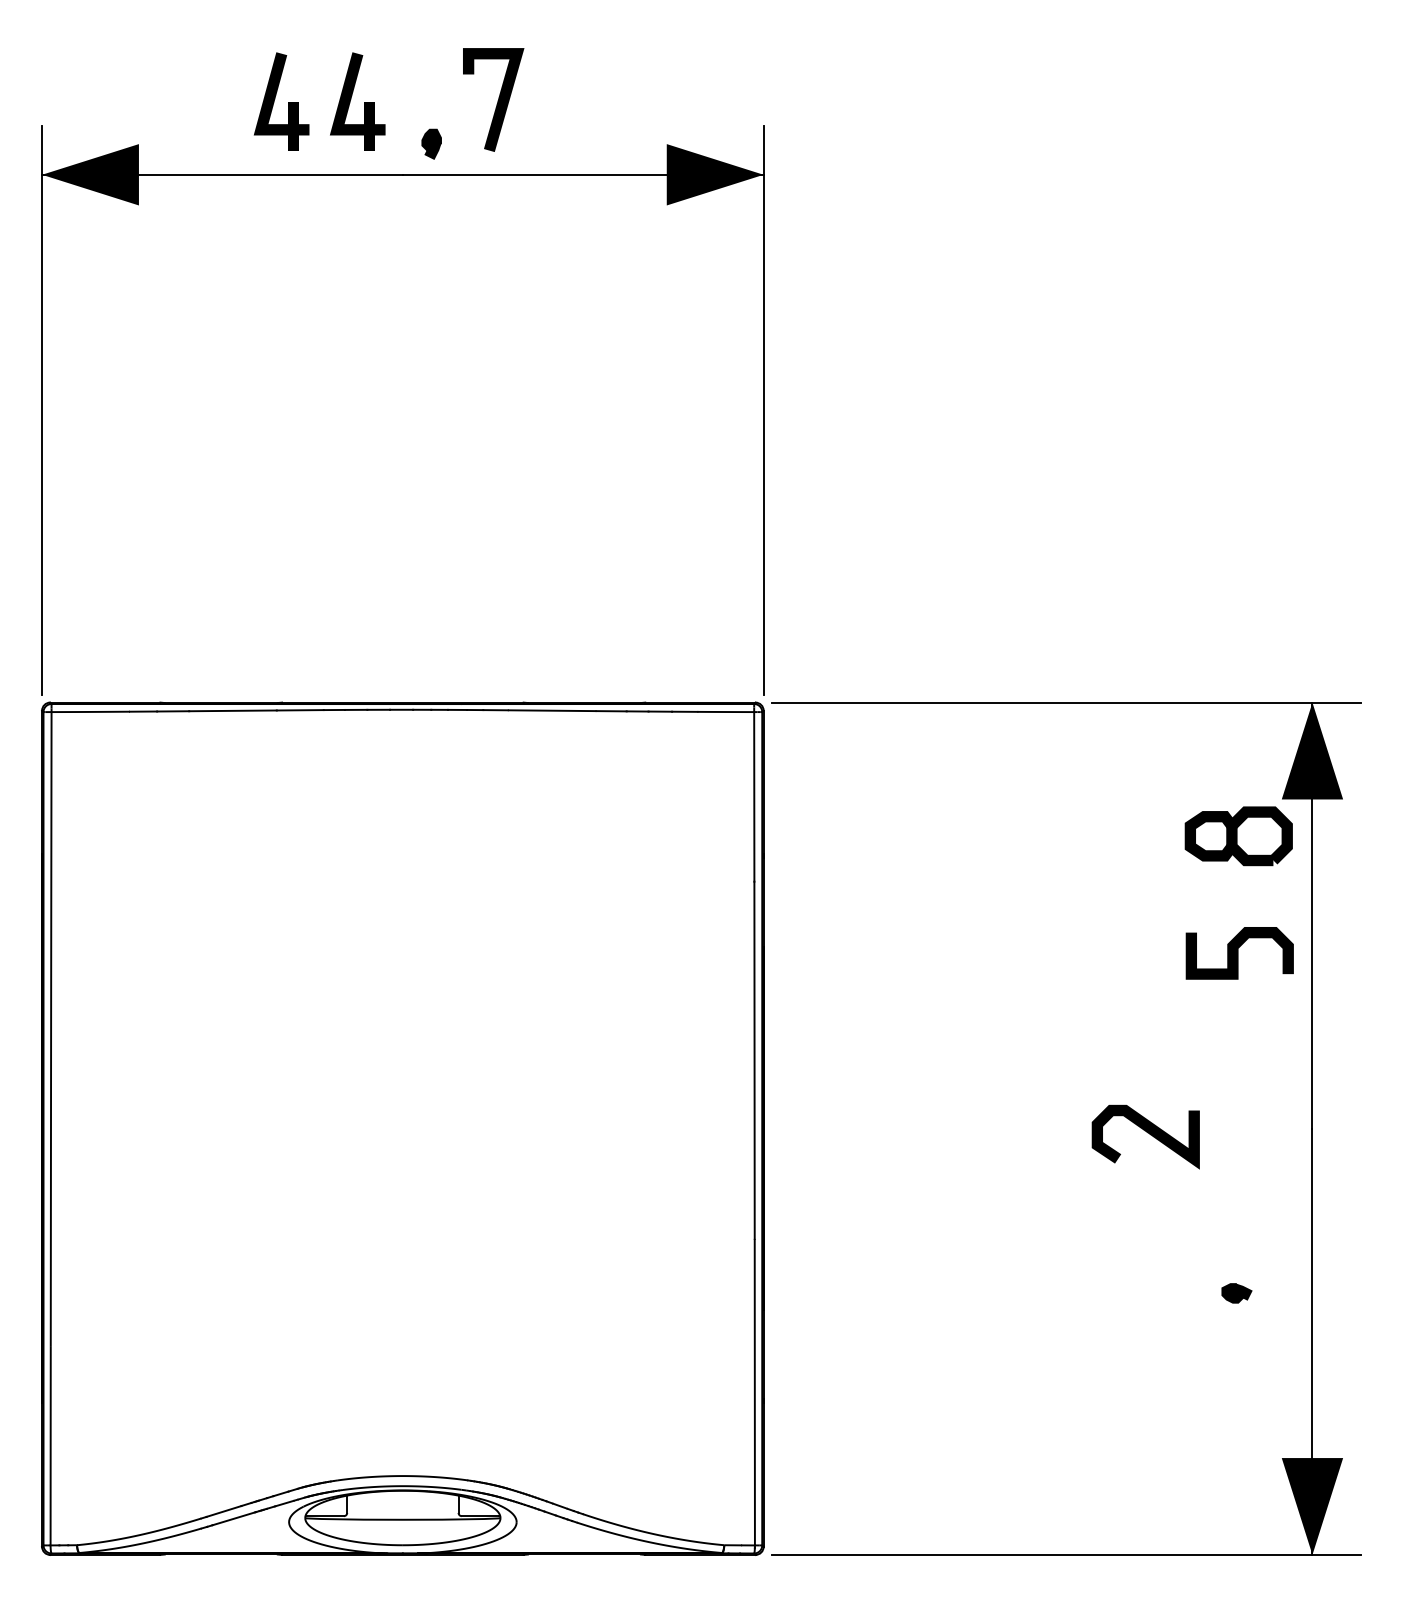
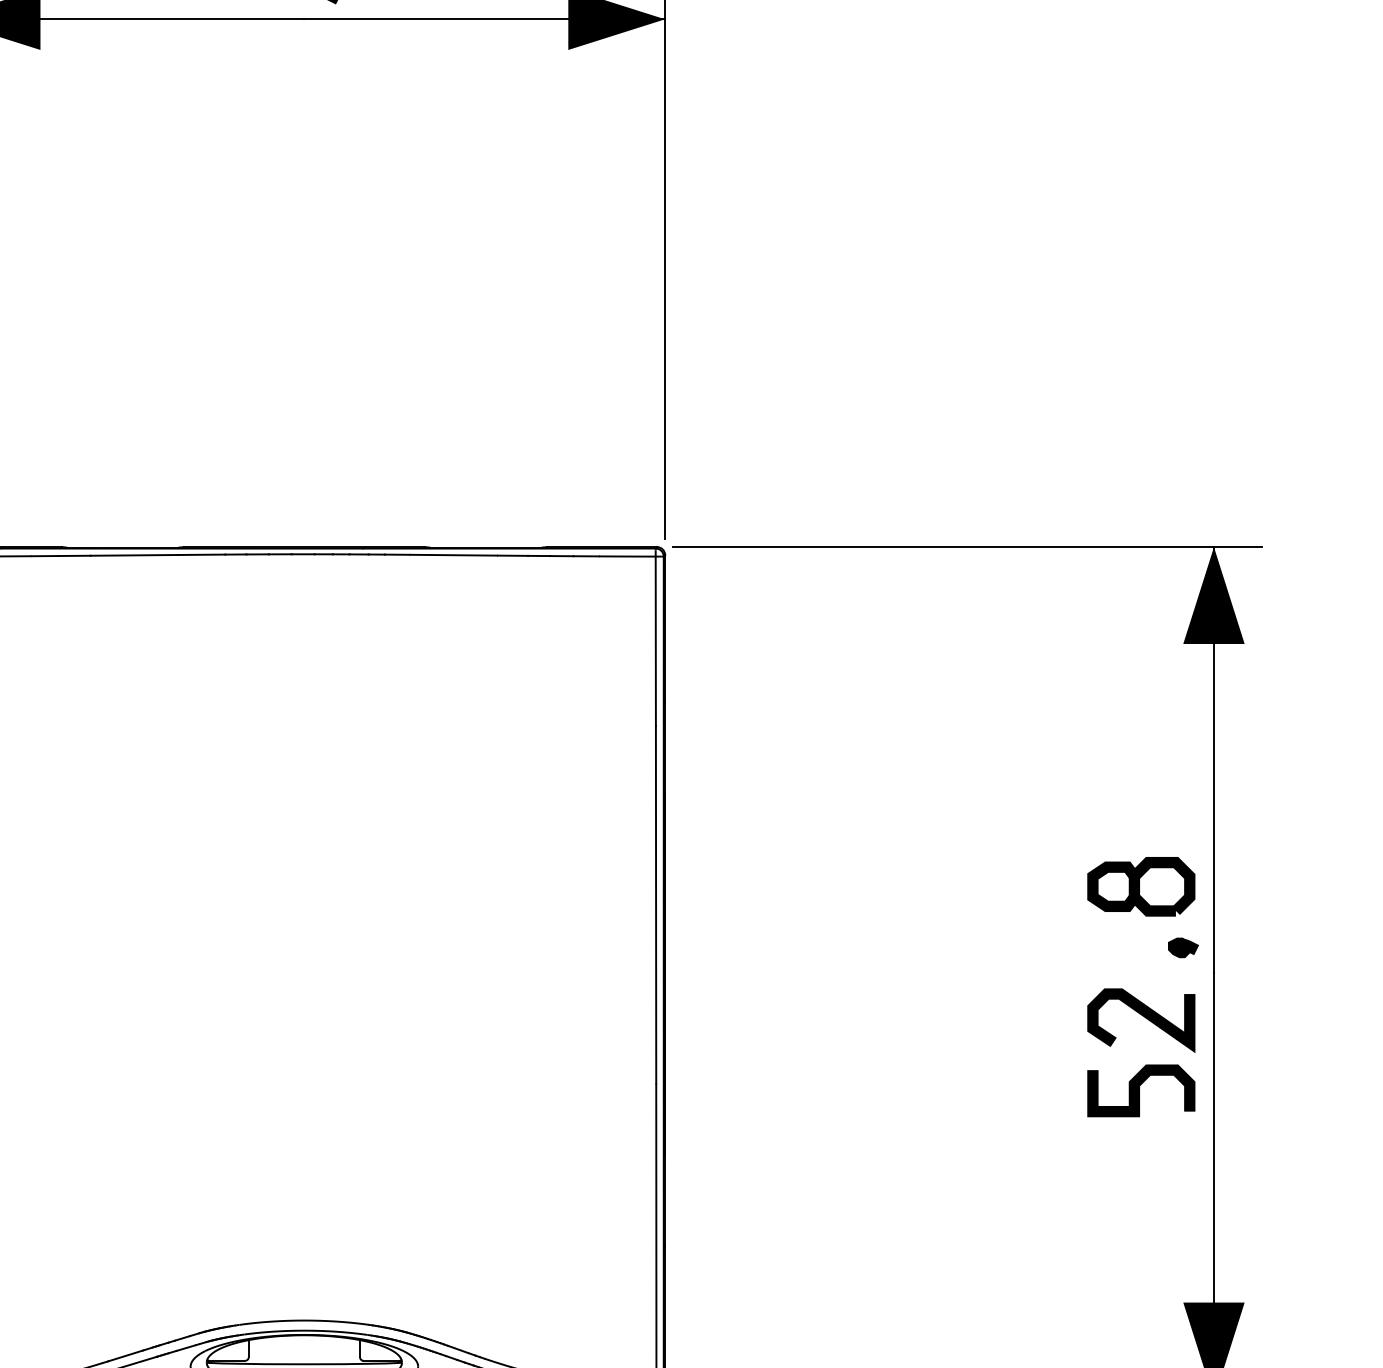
part: (1238, 836) -> (1141, 887), moved
curve: (1238, 953) -> (1140, 1091), moved
curve: (1147, 1133) -> (1143, 1017), moved
part: (1236, 1293) -> (1183, 948), moved

